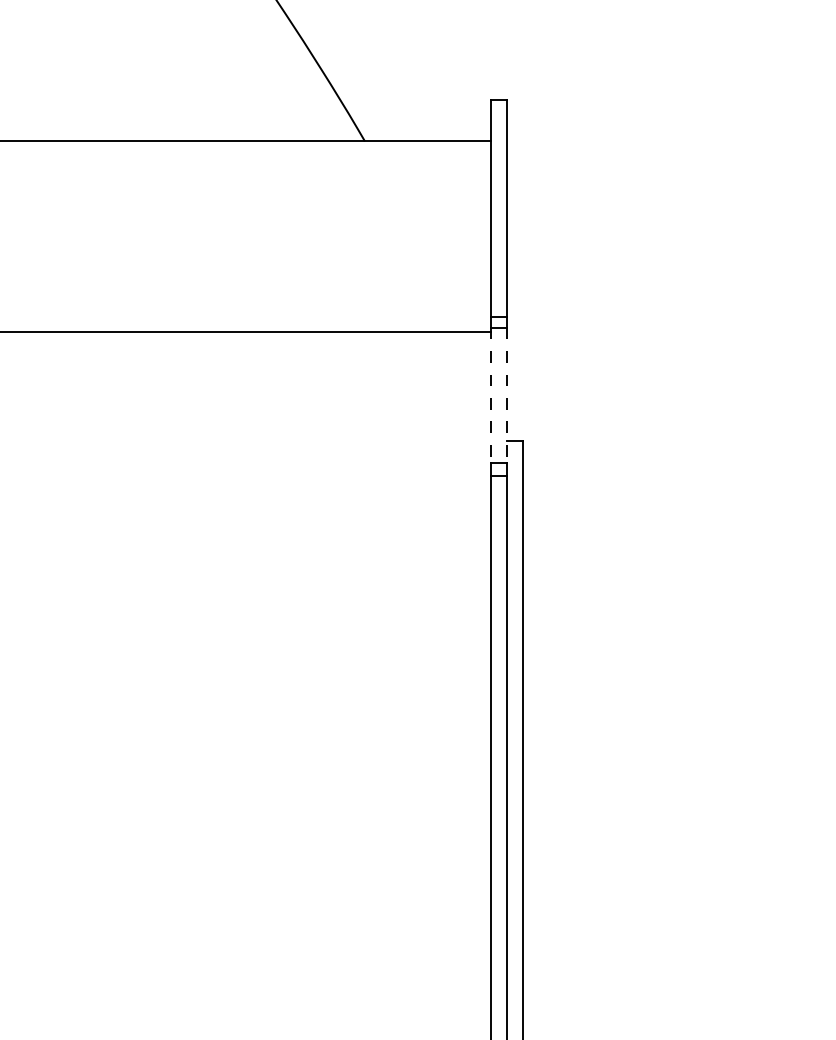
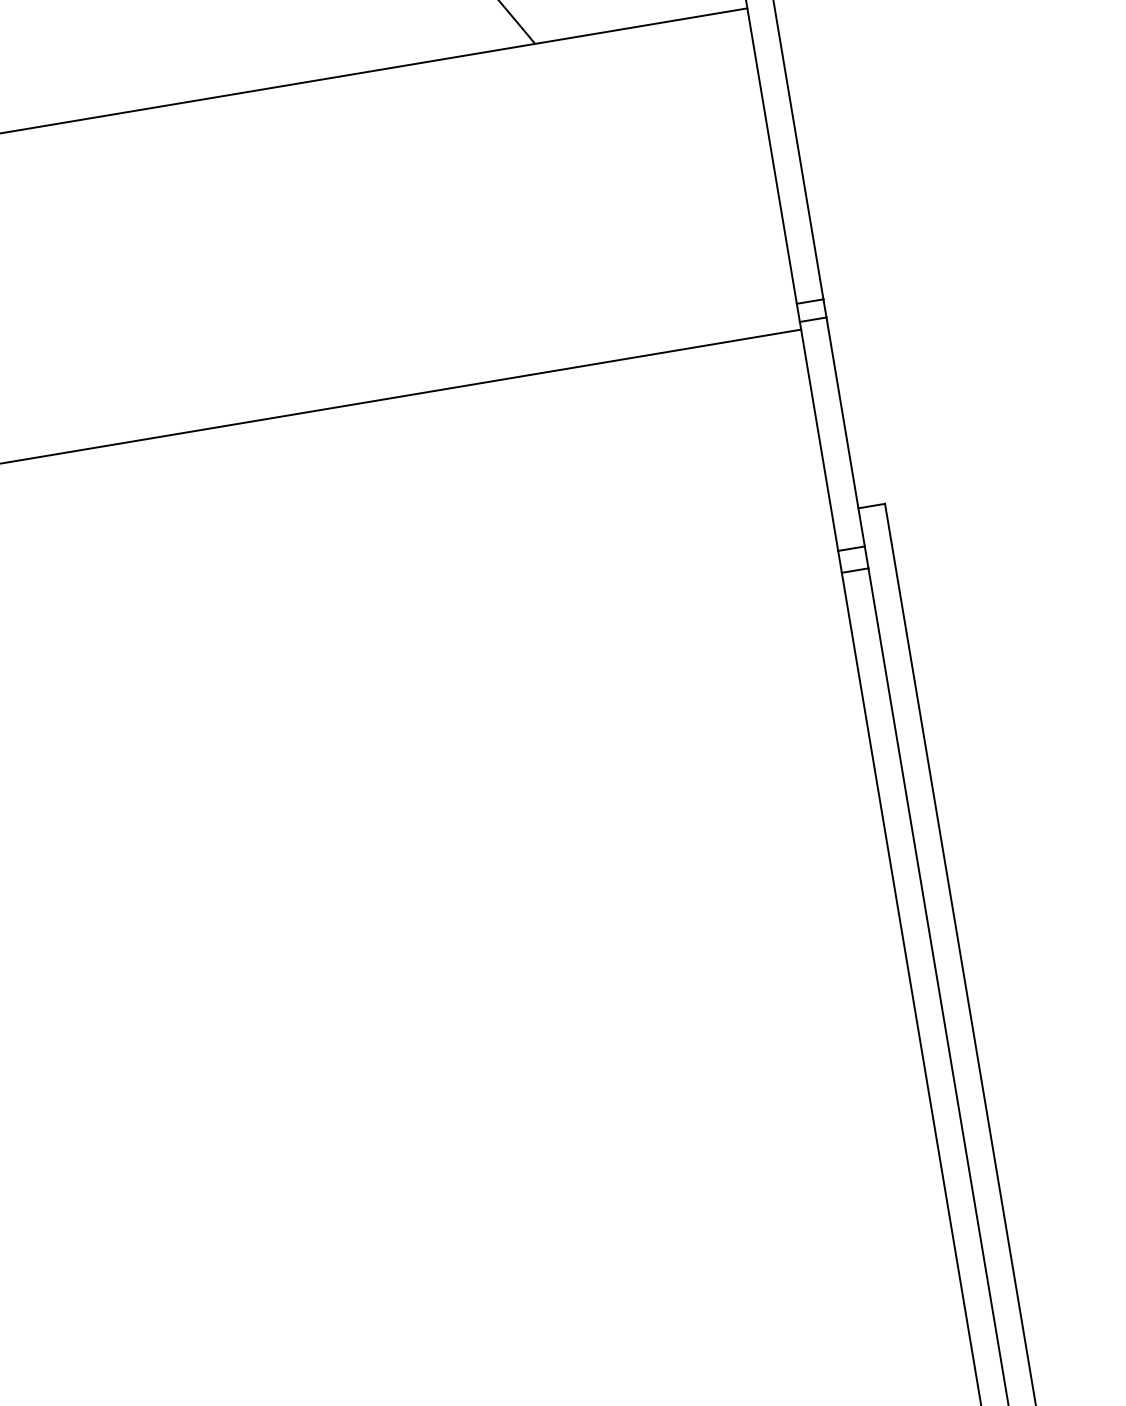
line: (490, 395) -> (818, 436), dashed -> solid
line: (506, 395) -> (845, 432), dashed -> solid

